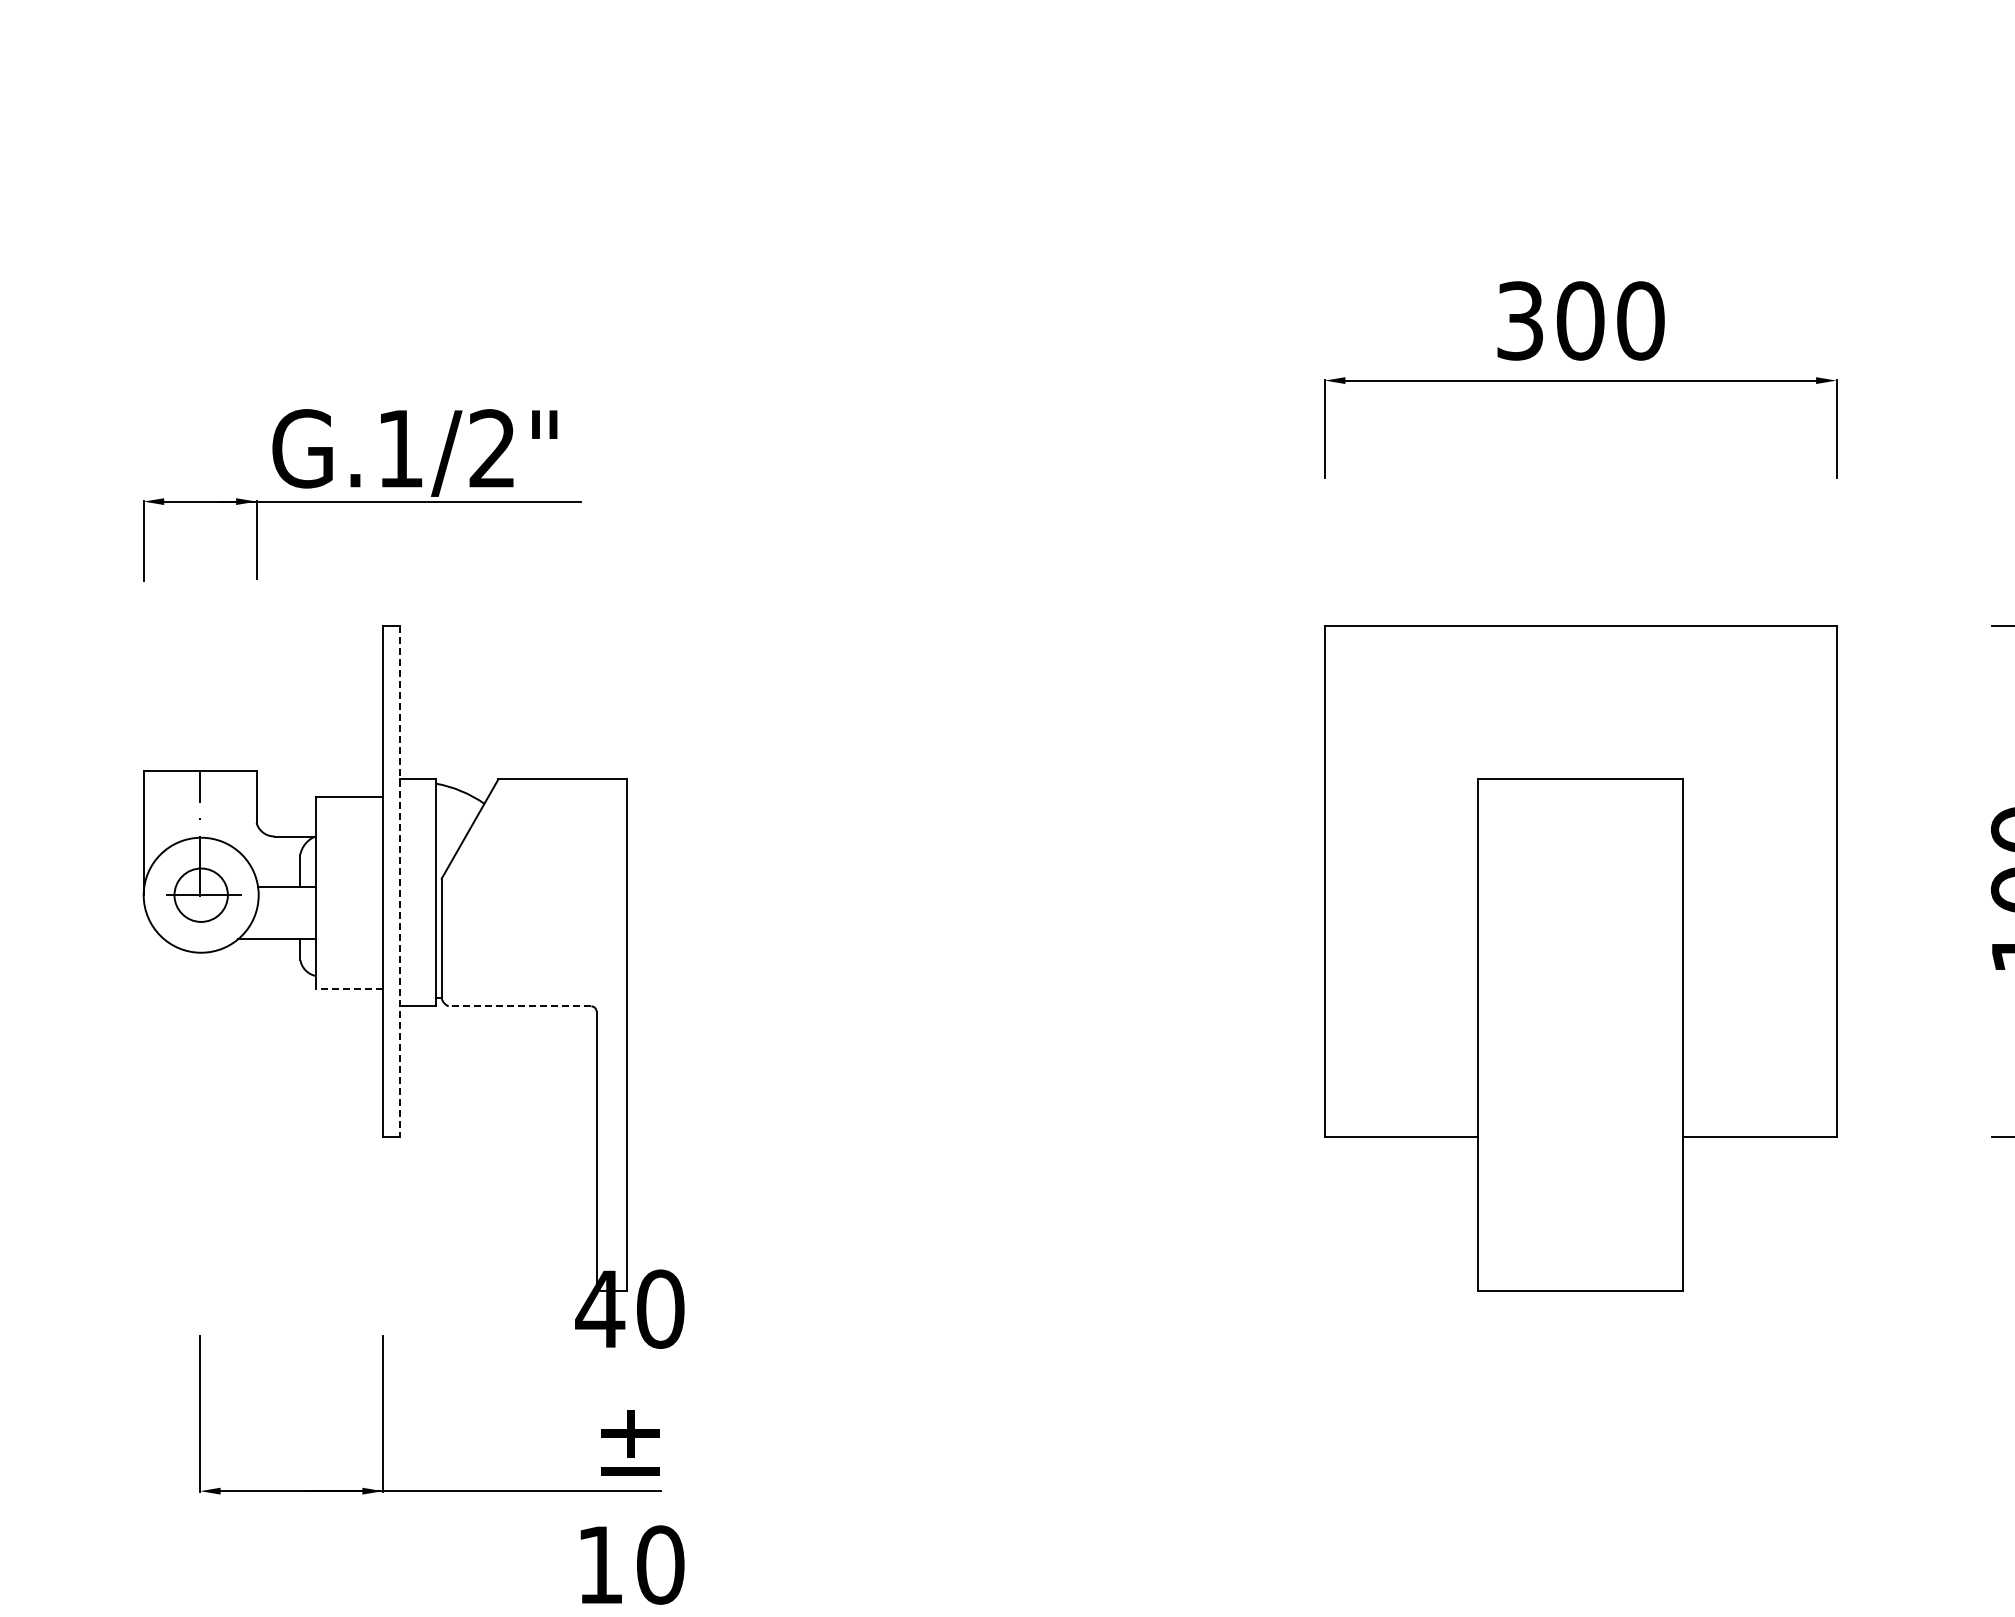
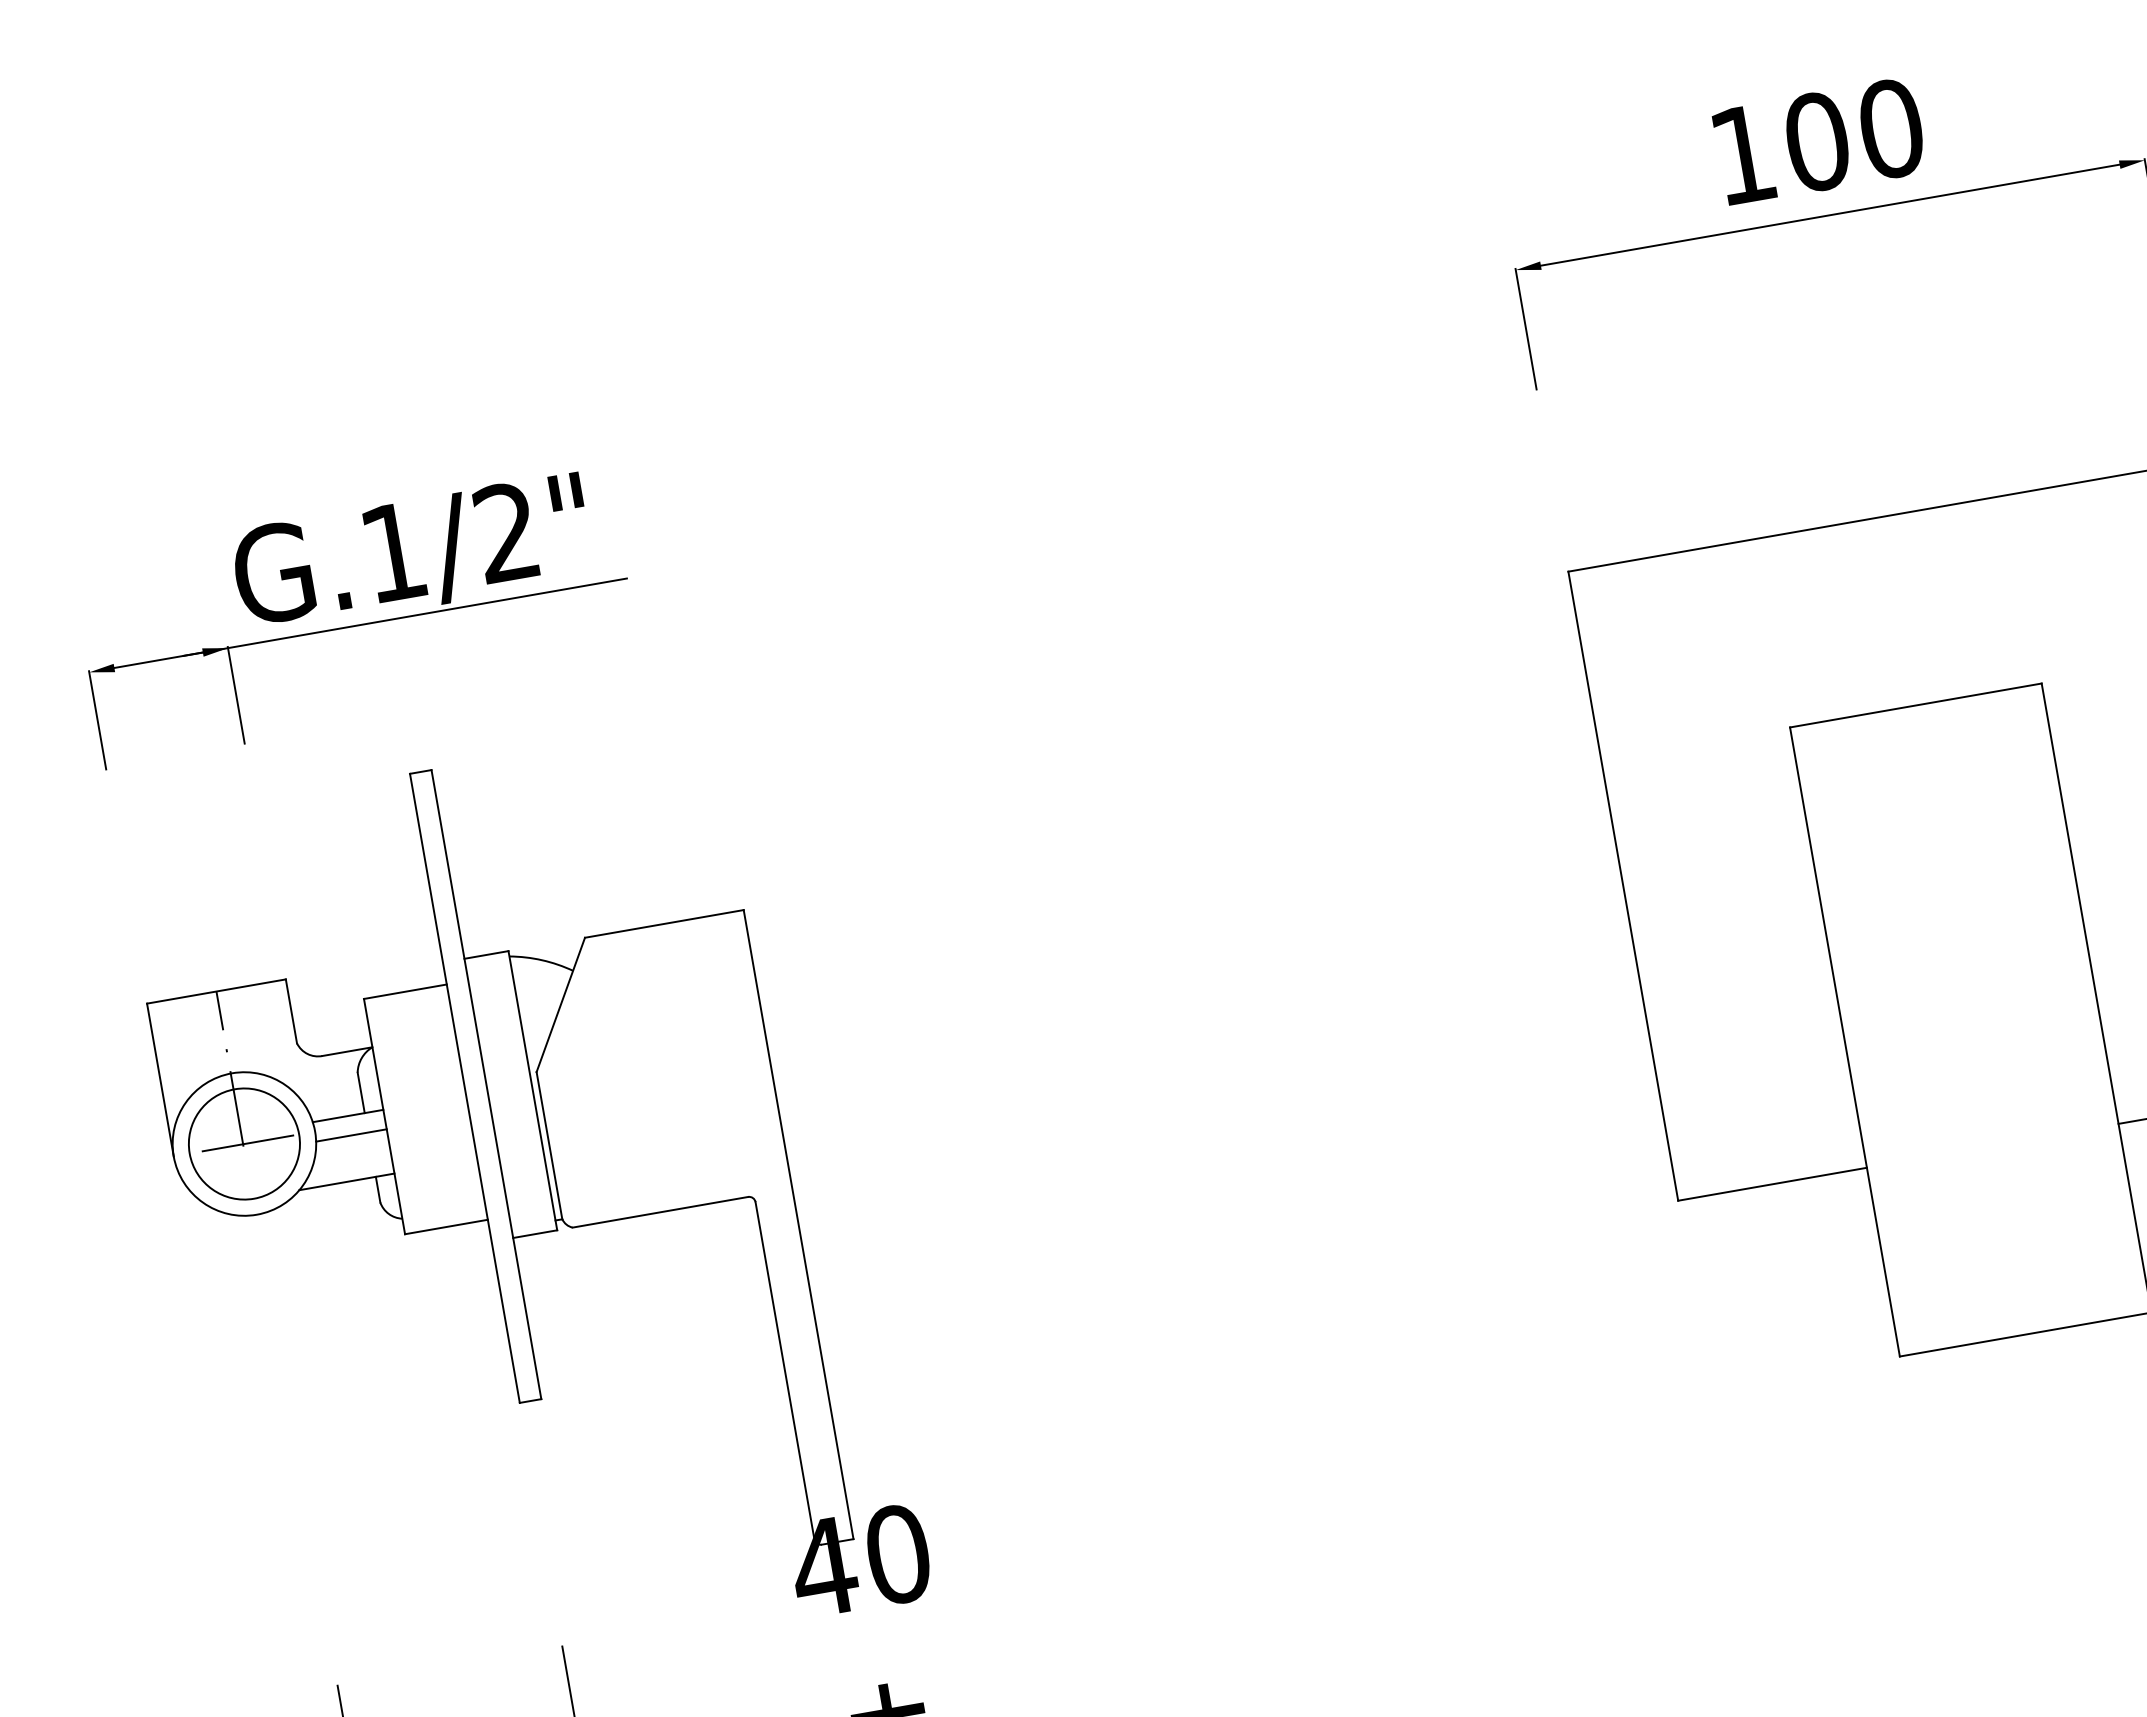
text: (1519, 320) -> (1742, 154), 300 -> 100
line: (400, 881) -> (486, 1084), dashed -> solid
circle: (200, 894) -> (243, 1143), size x1.67
line: (286, 903) -> (351, 1135), added
line: (349, 988) -> (446, 1226), dashed -> solid
line: (519, 1006) -> (659, 1212), dashed -> solid

